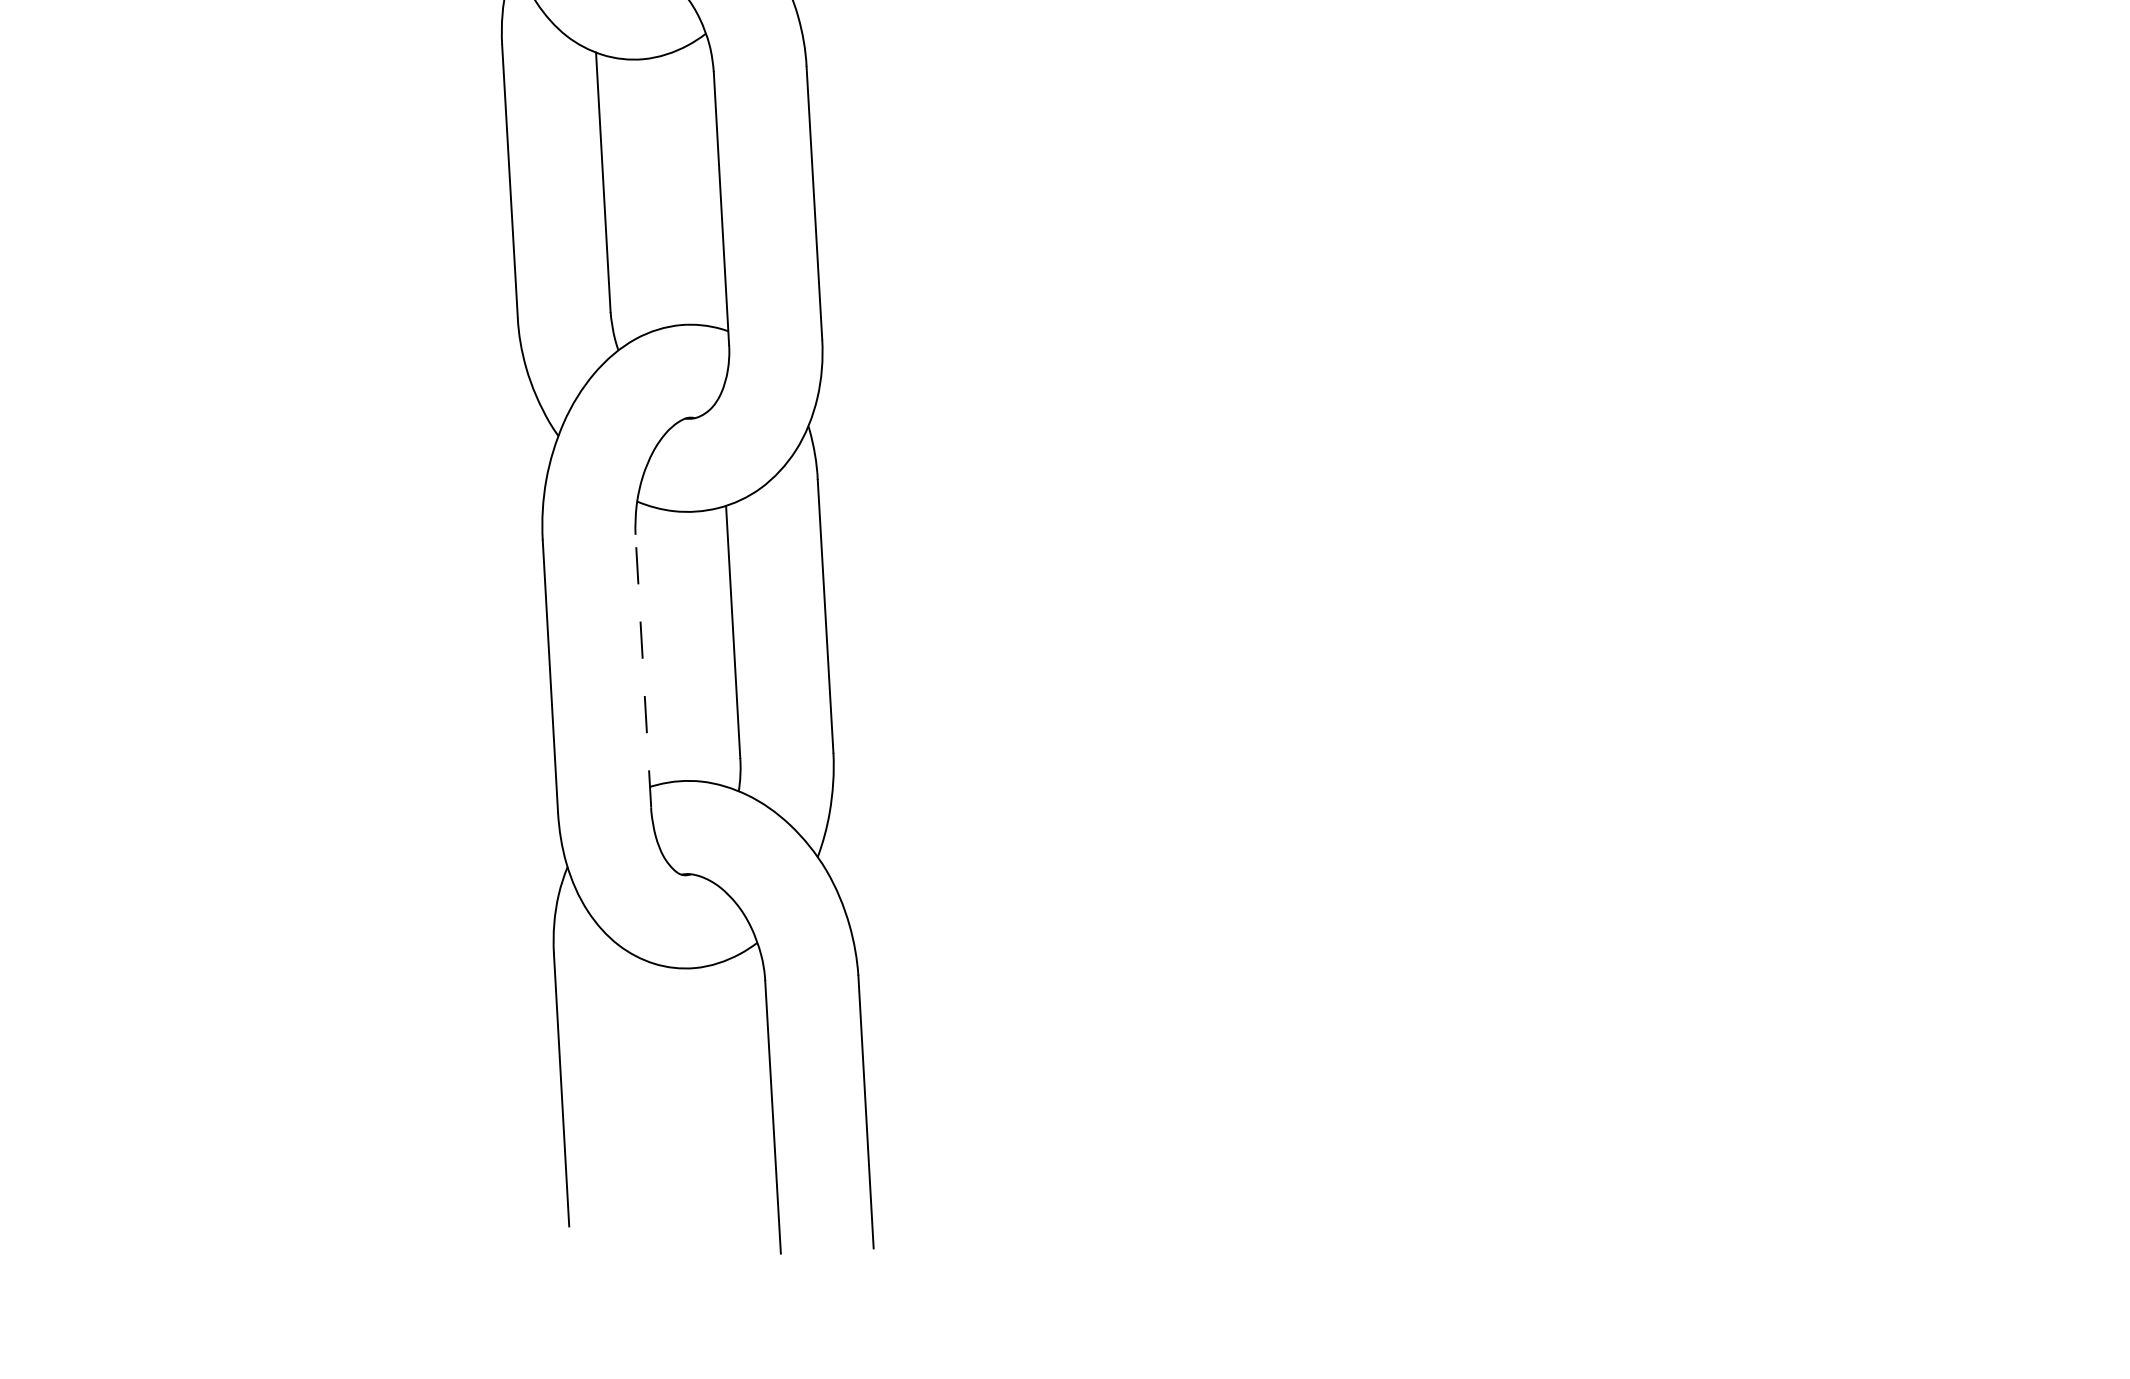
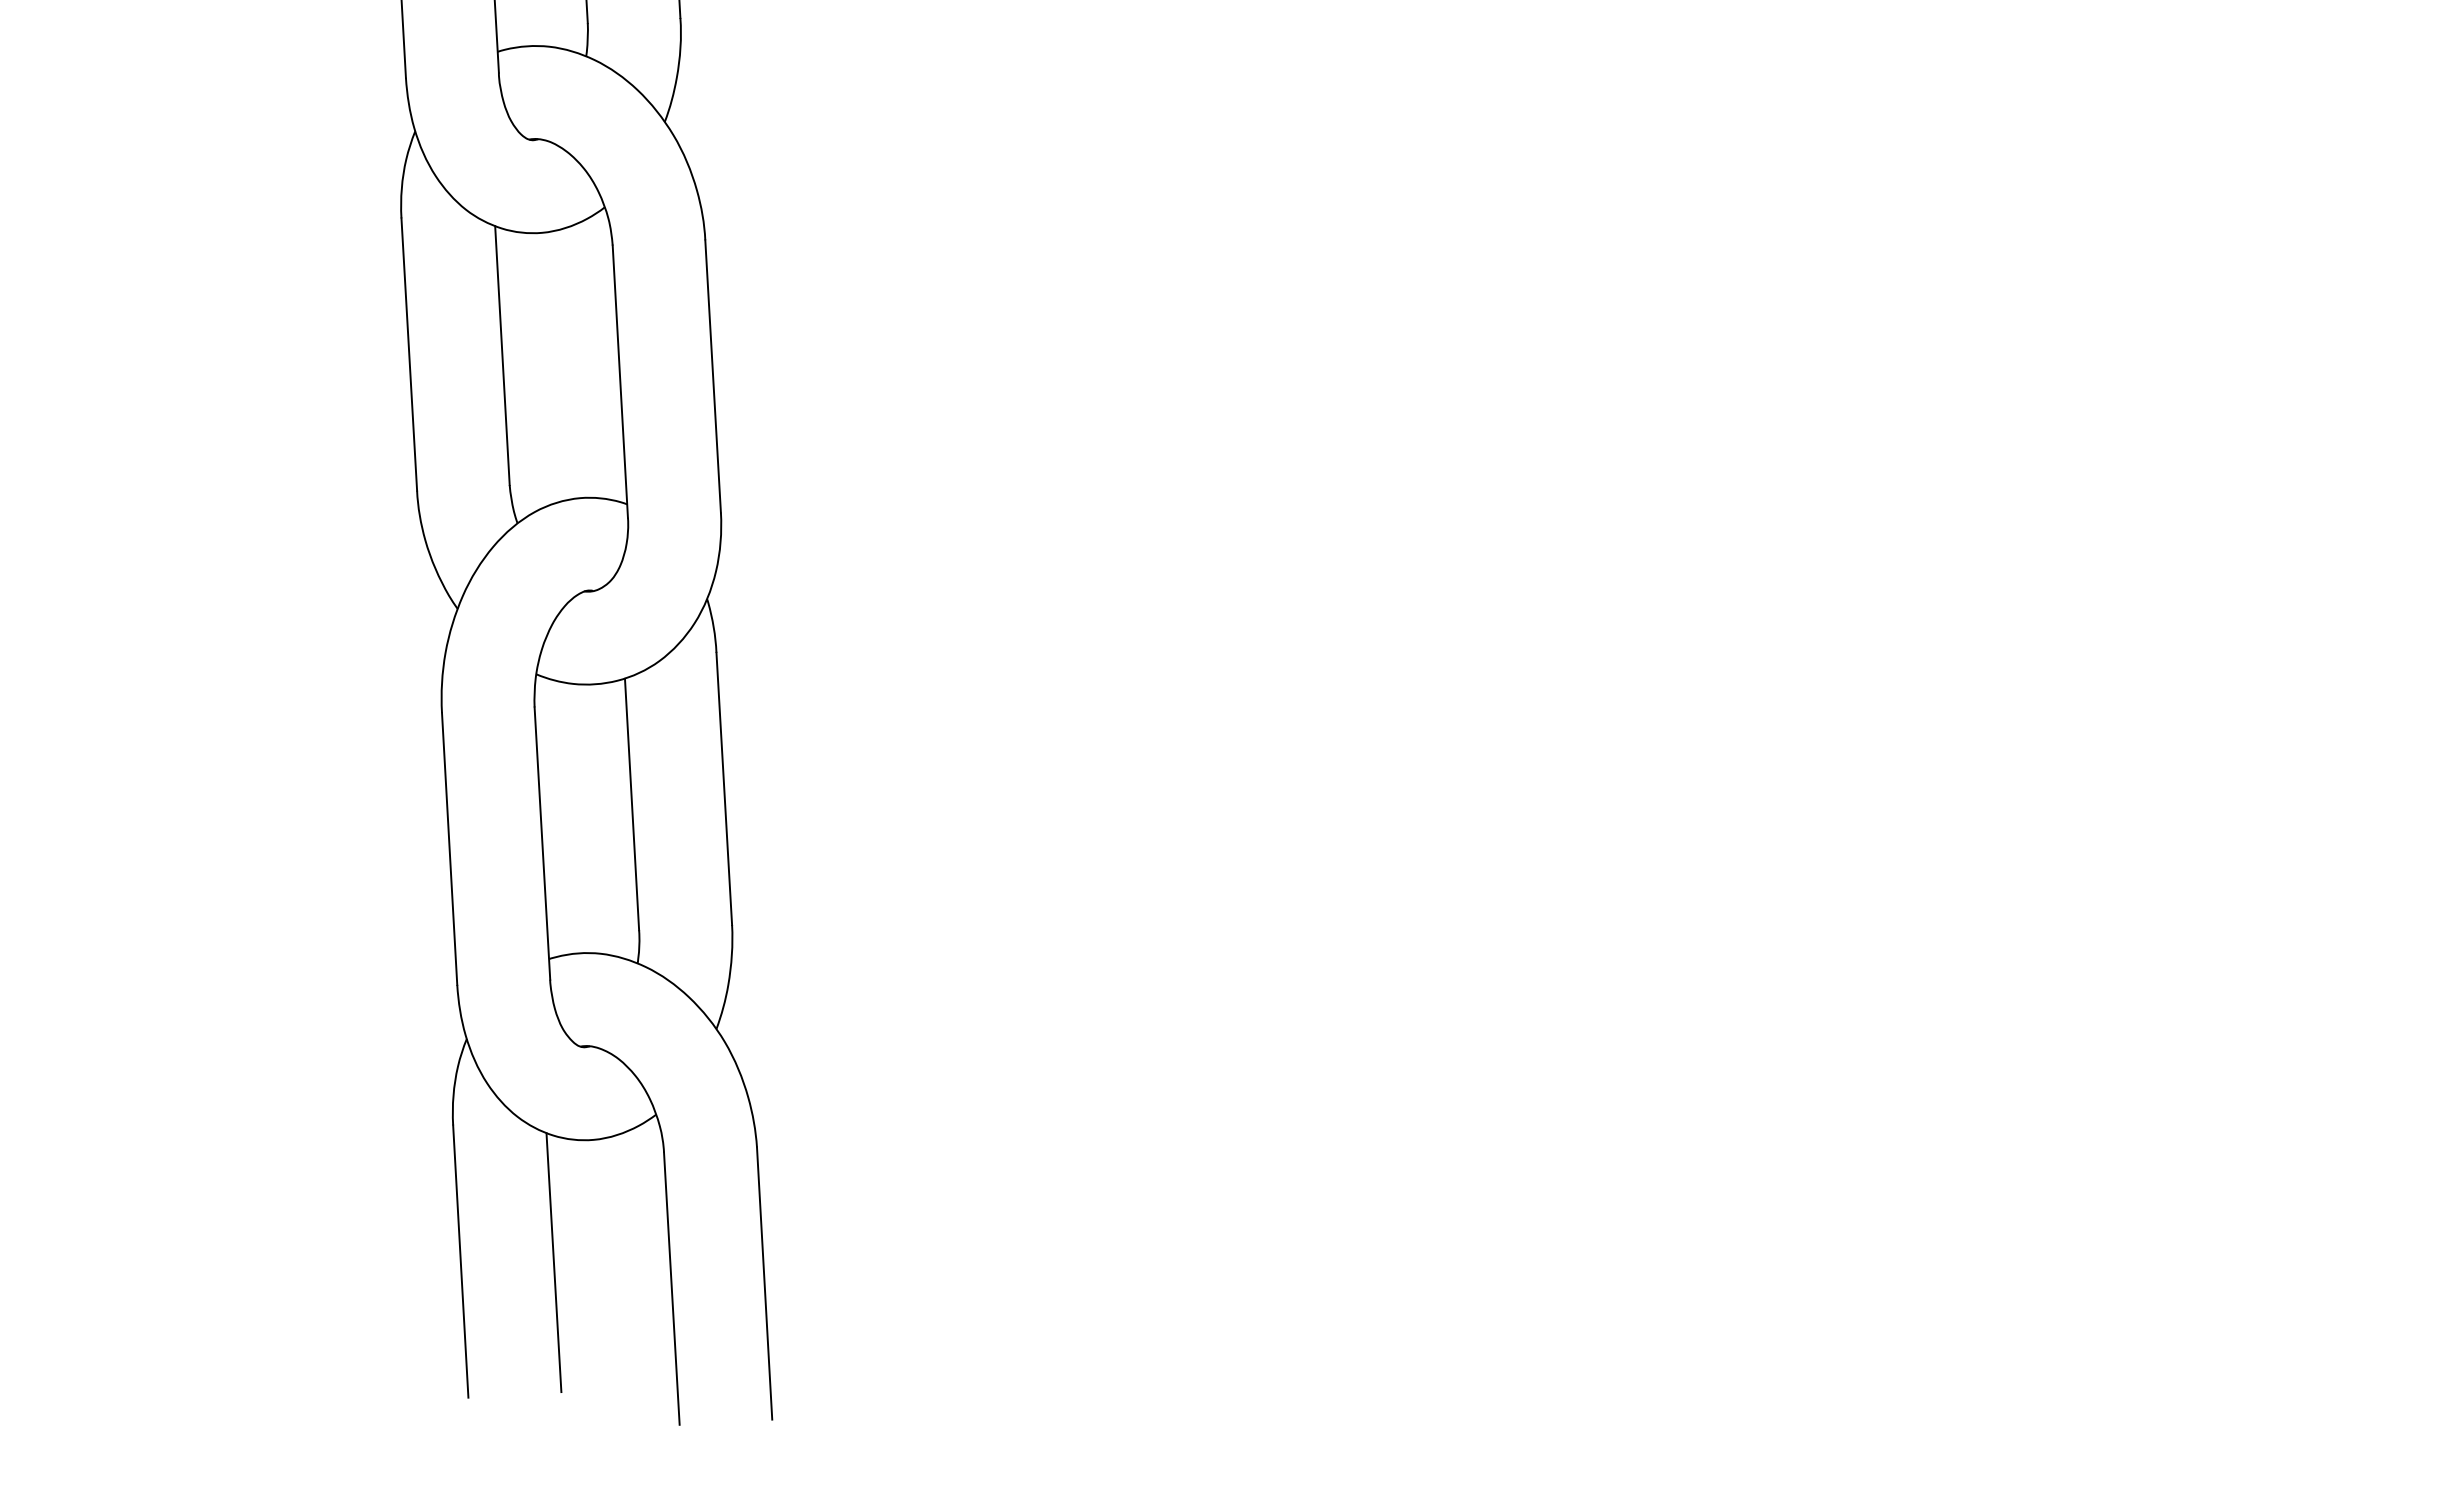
line: (643, 671) -> (542, 843), dashed -> solid
line: (654, 1090) -> (553, 1262), added

